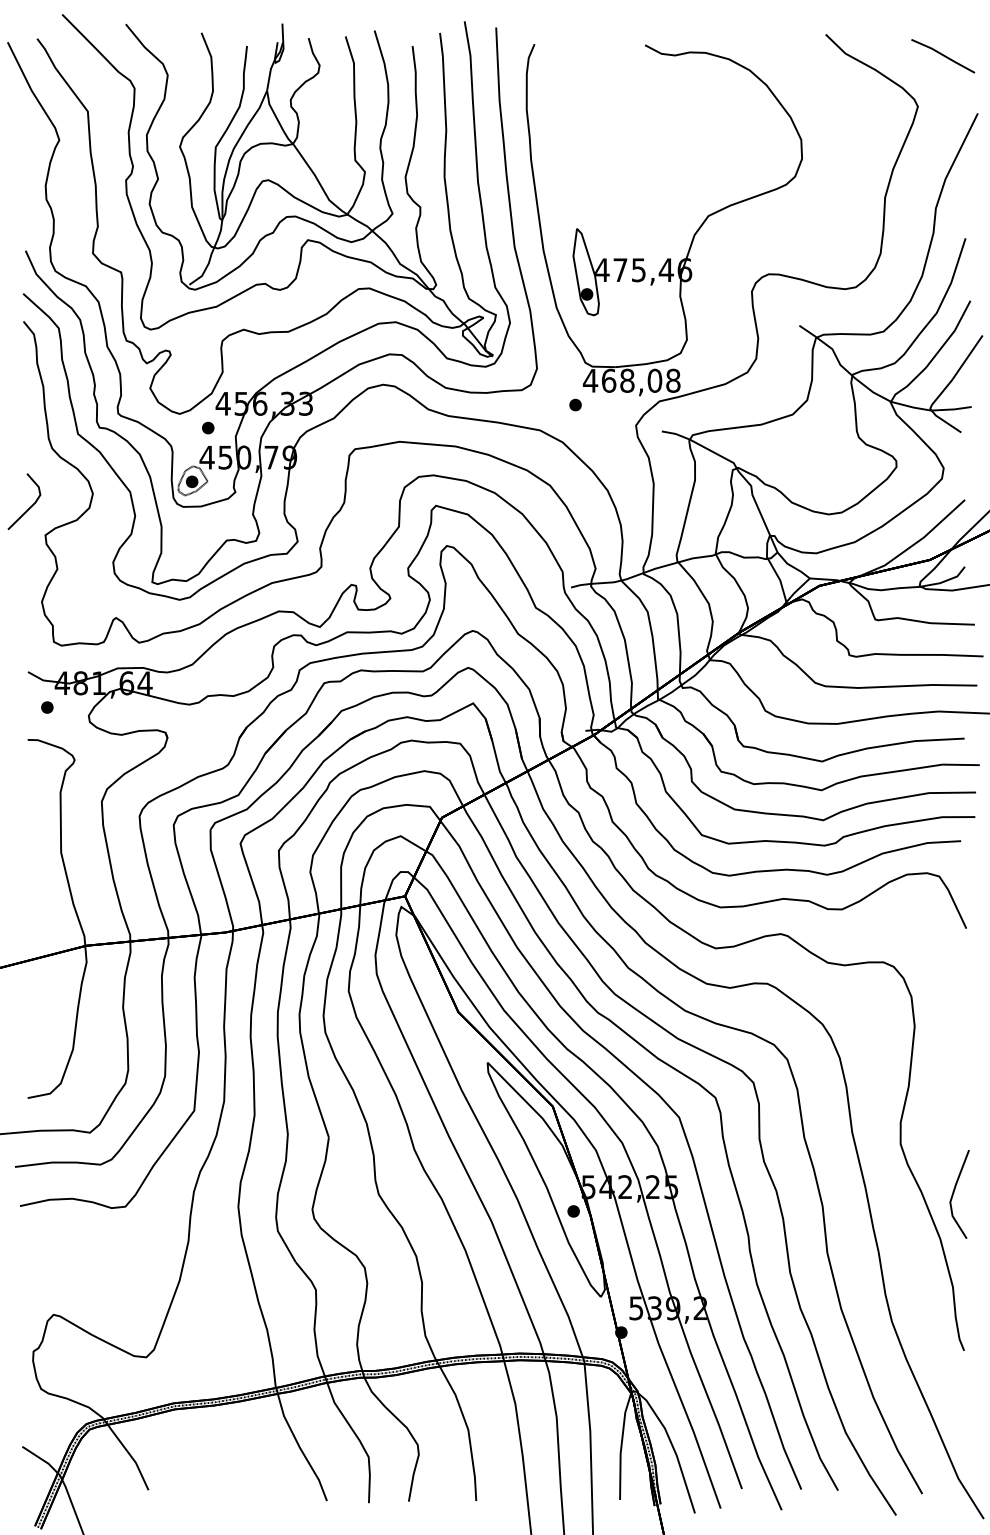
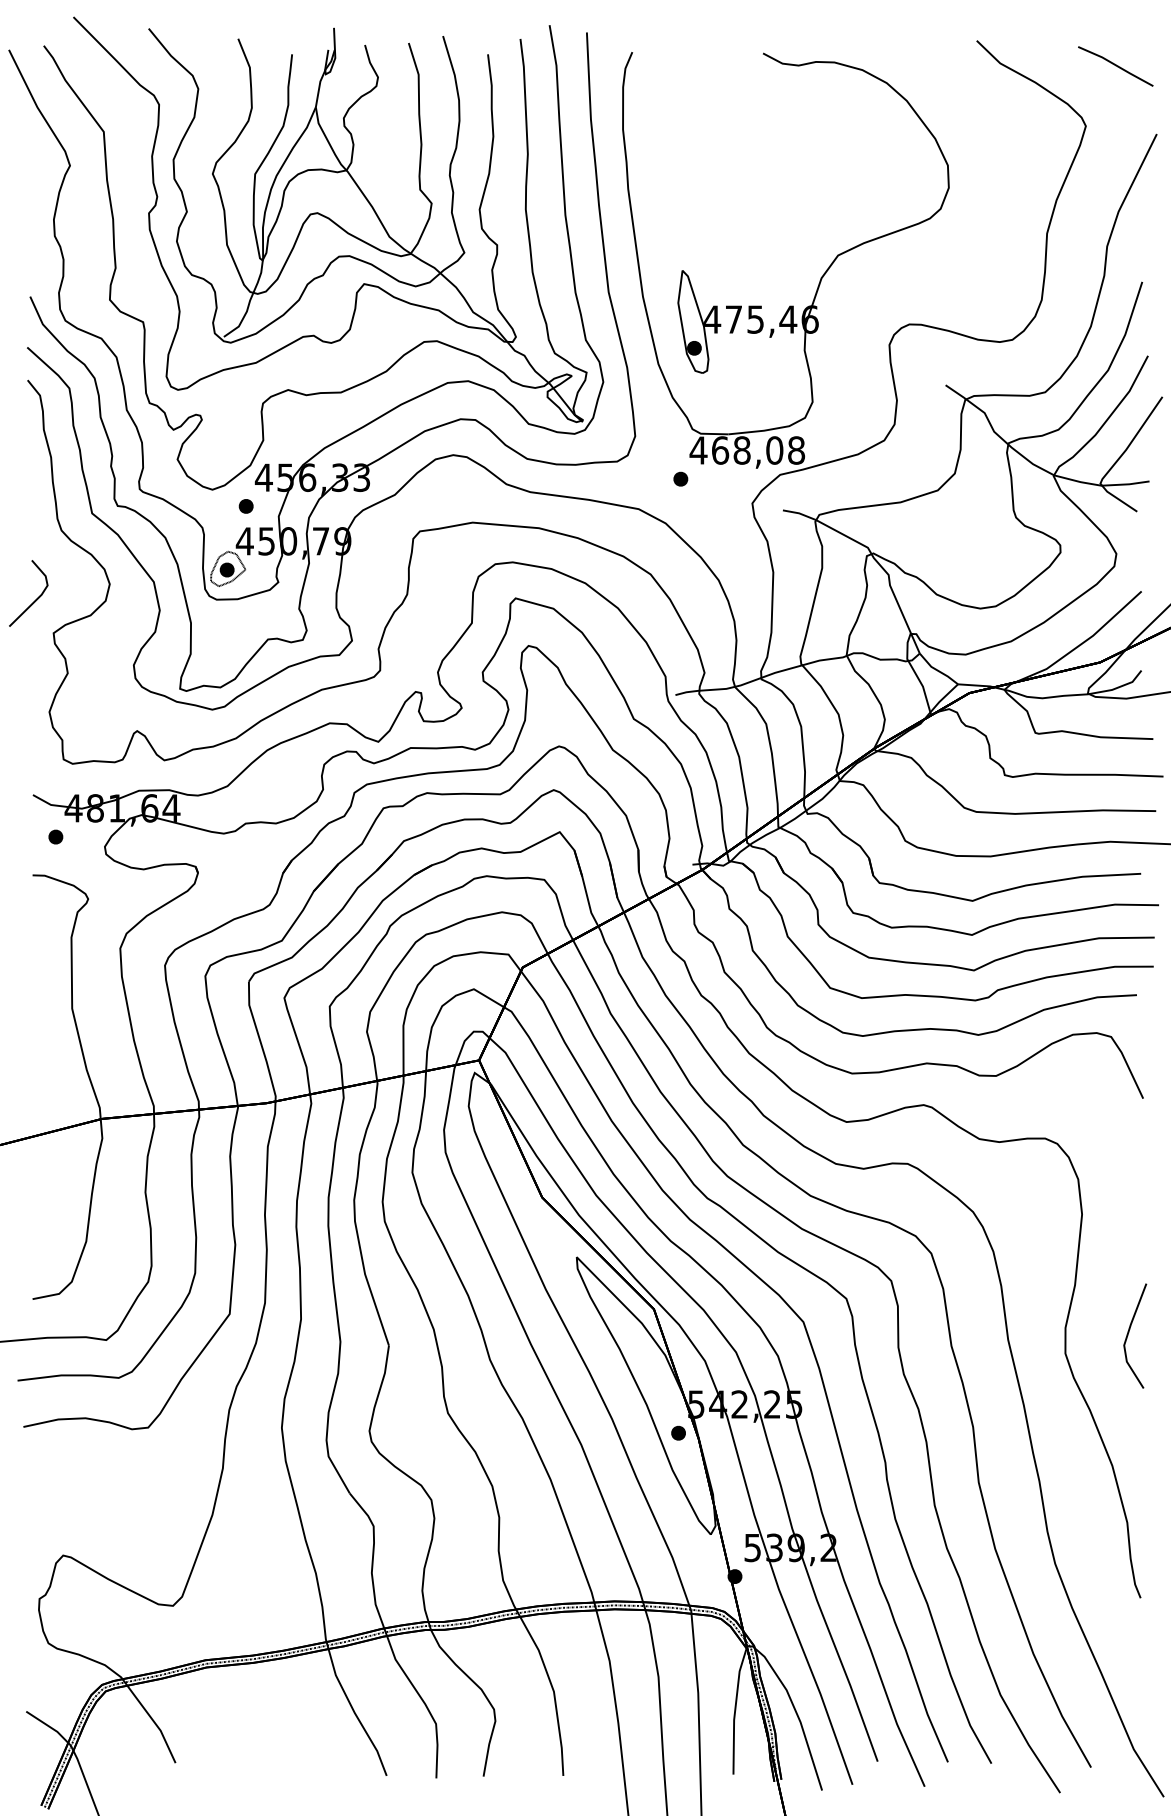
line: (954, 1191) -> (1129, 1332), moved

